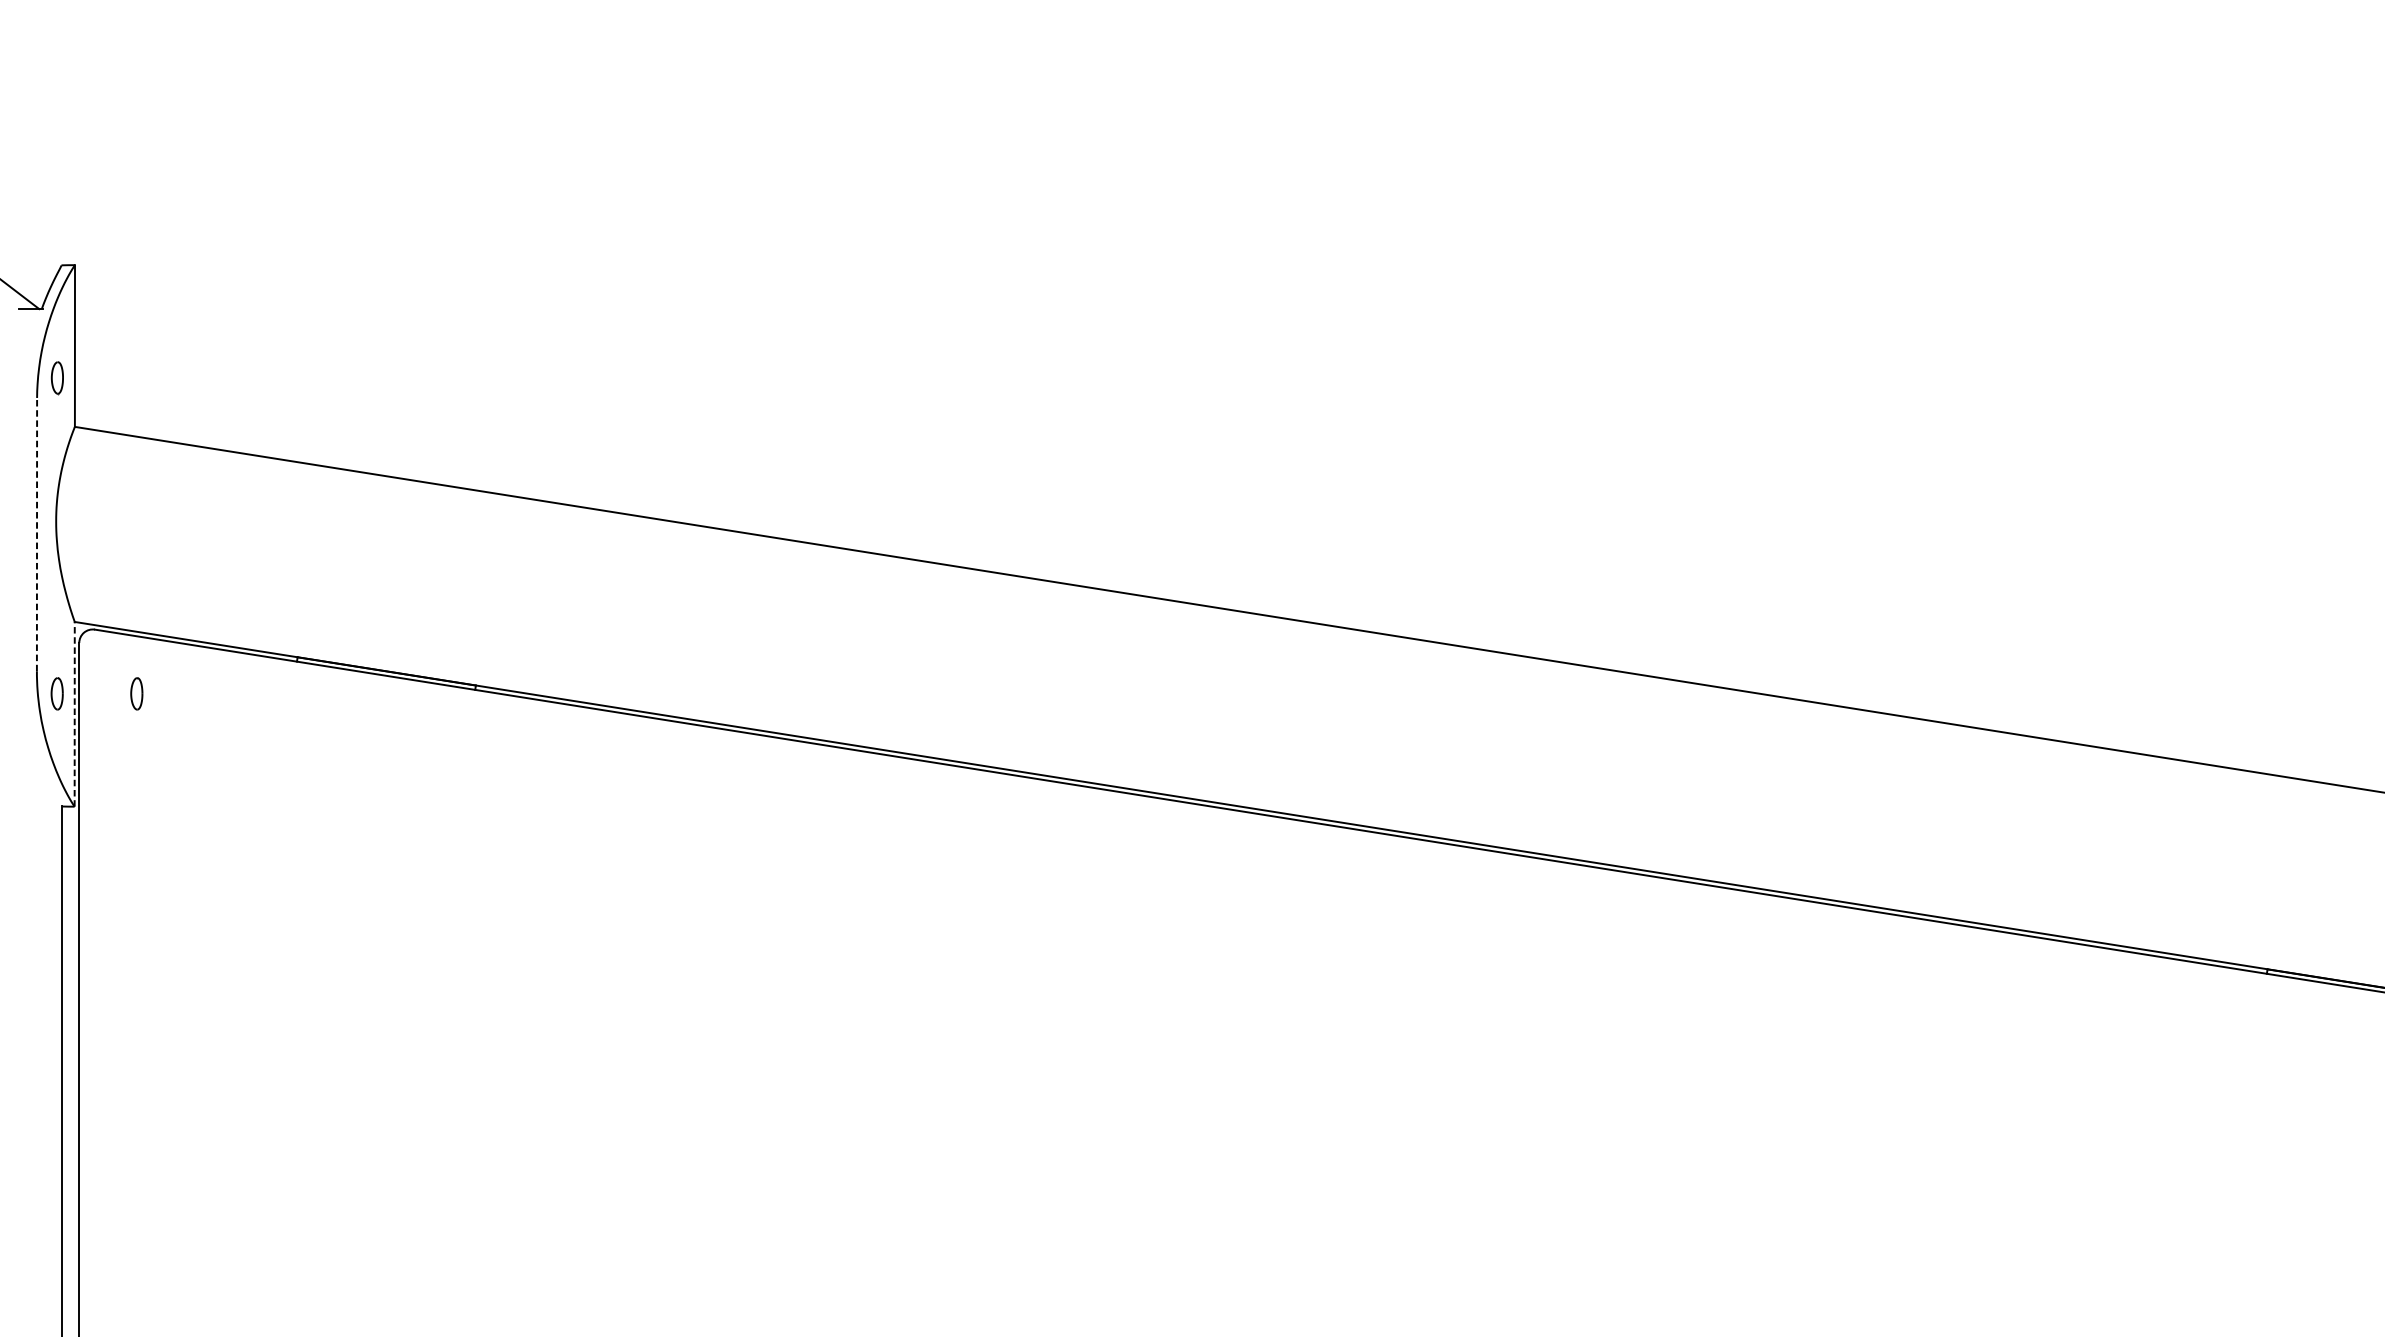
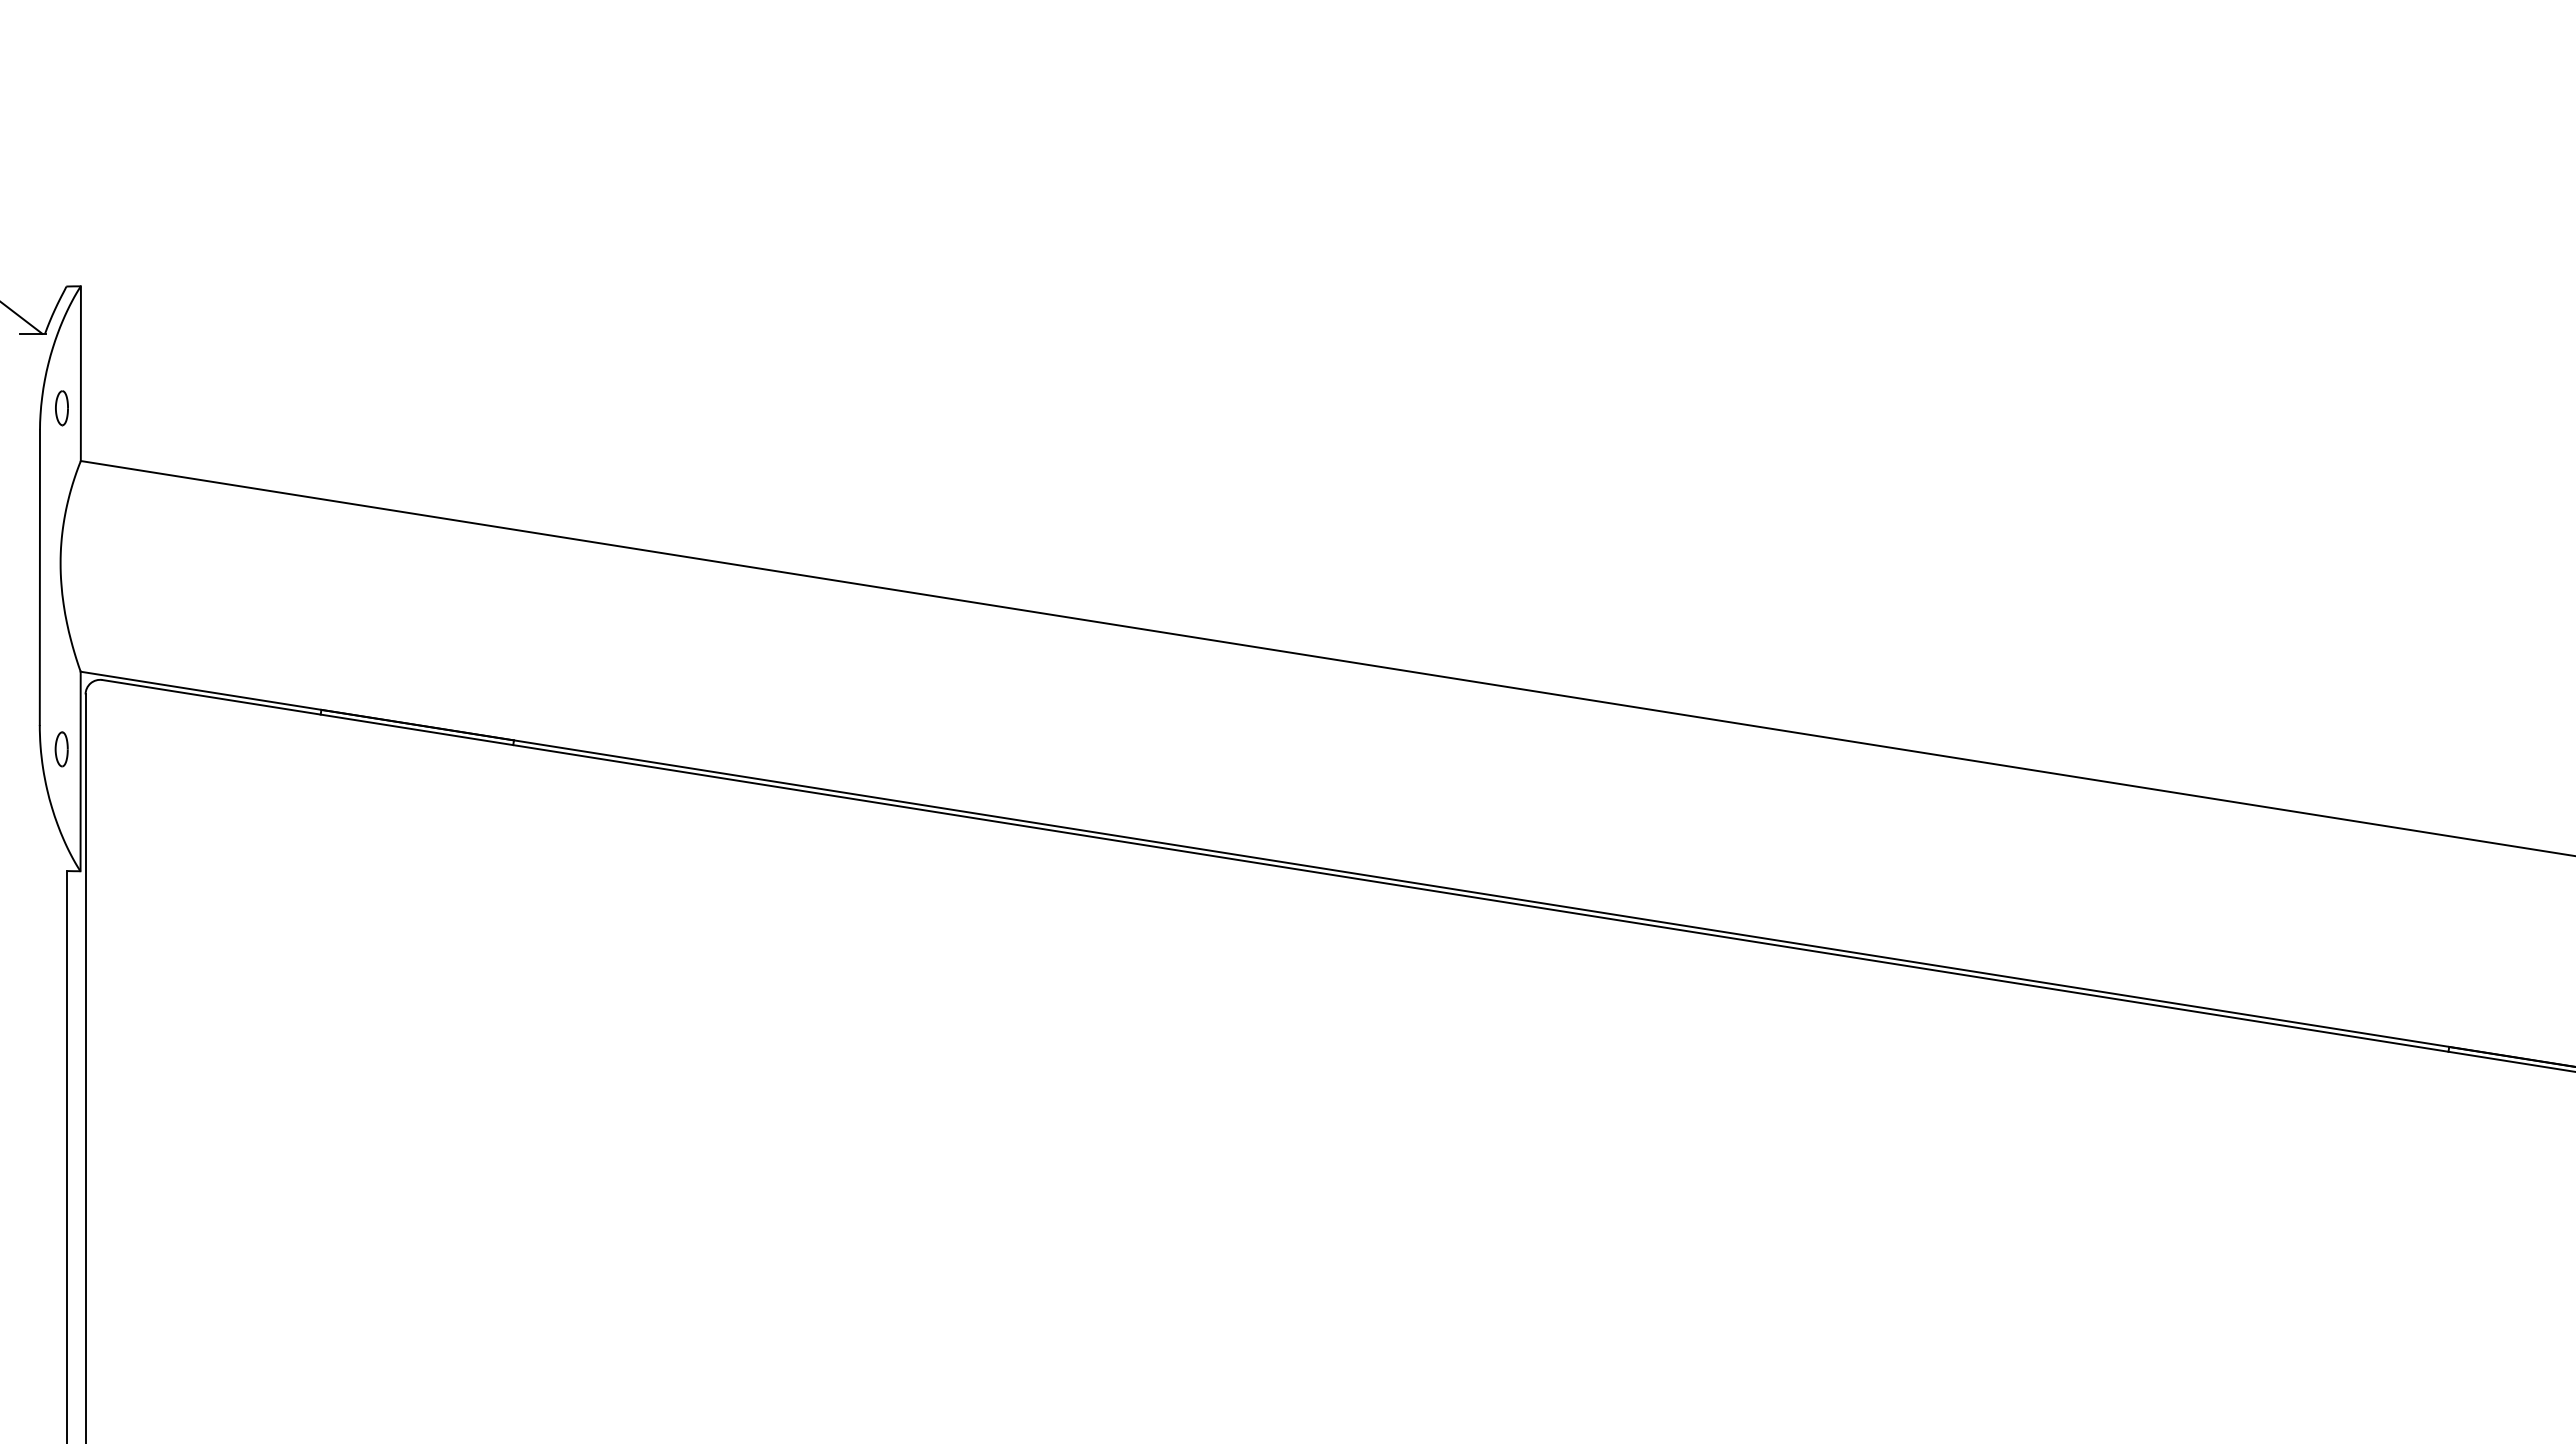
line: (36, 534) -> (39, 577), dashed -> solid
part: (136, 693) -> (147, 749), removed
line: (74, 714) -> (80, 771), dashed -> solid

